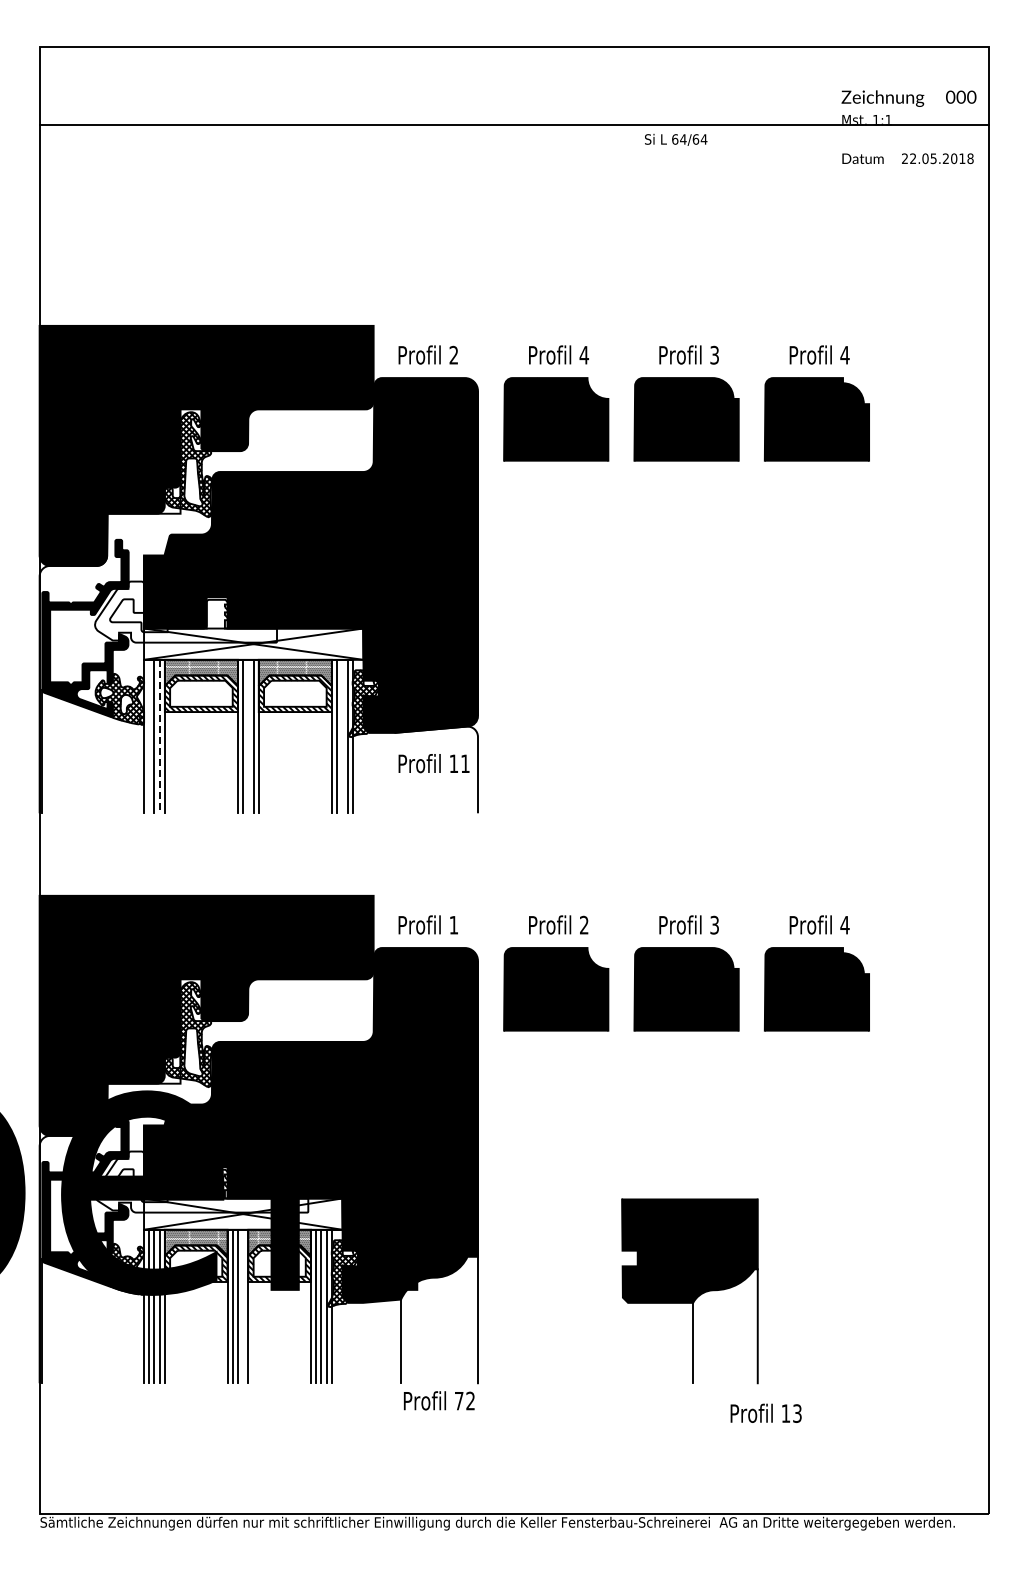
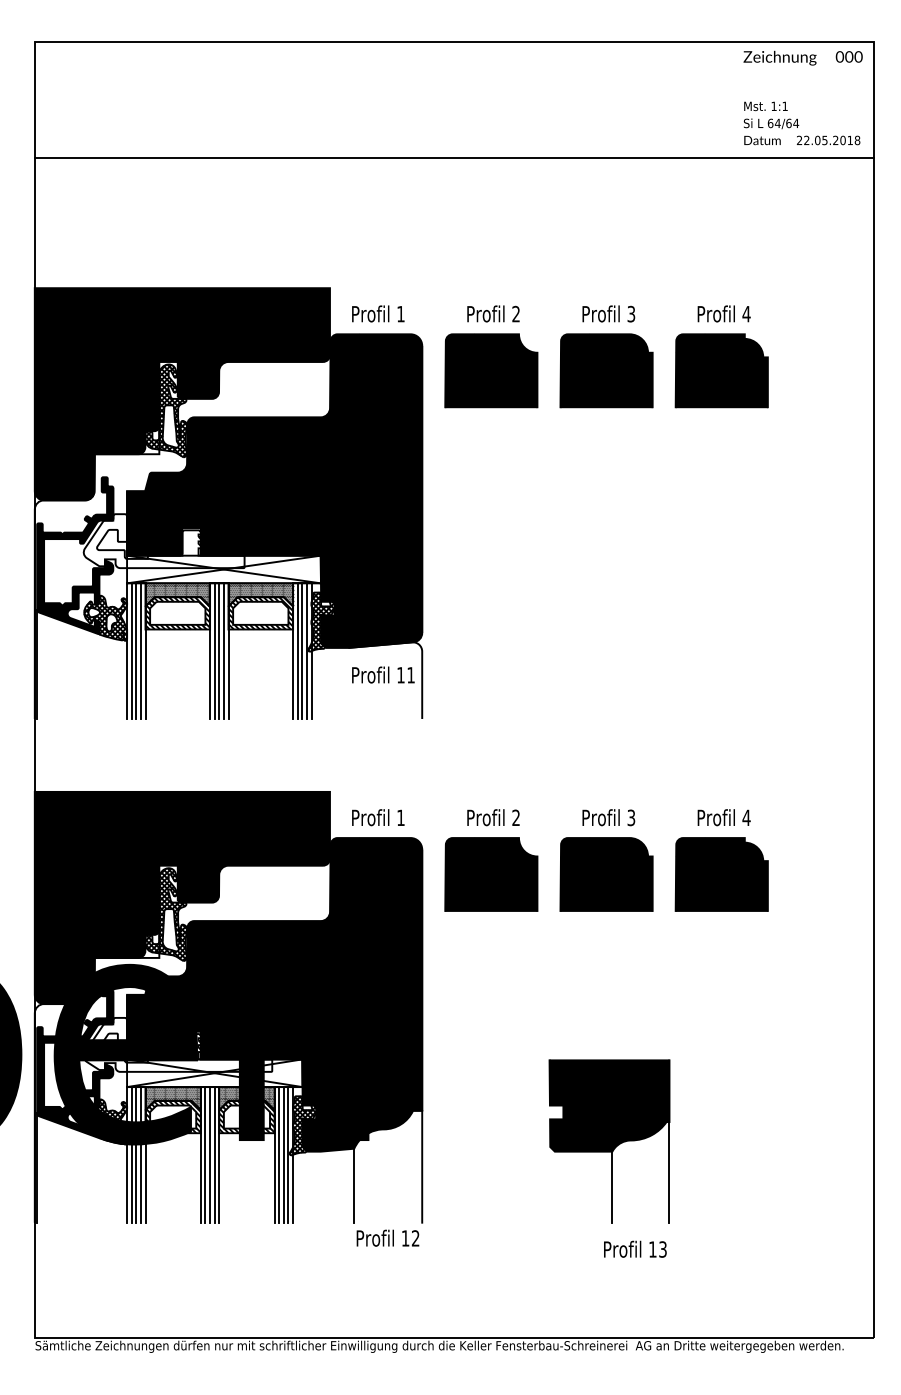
text: (908, 98) -> (802, 58), moved
line: (514, 125) -> (454, 157), moved
text: (676, 139) -> (771, 123), moved
text: (453, 354) -> (400, 313), 2 -> 1
text: (583, 354) -> (515, 313), 4 -> 2
line: (149, 736) -> (131, 651), added
line: (159, 736) -> (140, 651), dashed -> solid
line: (248, 736) -> (219, 651), added
line: (342, 736) -> (302, 651), added
line: (243, 1306) -> (214, 1154), added
text: (459, 1401) -> (405, 1238), 72 -> 12
text: (765, 1412) -> (634, 1248), moved

